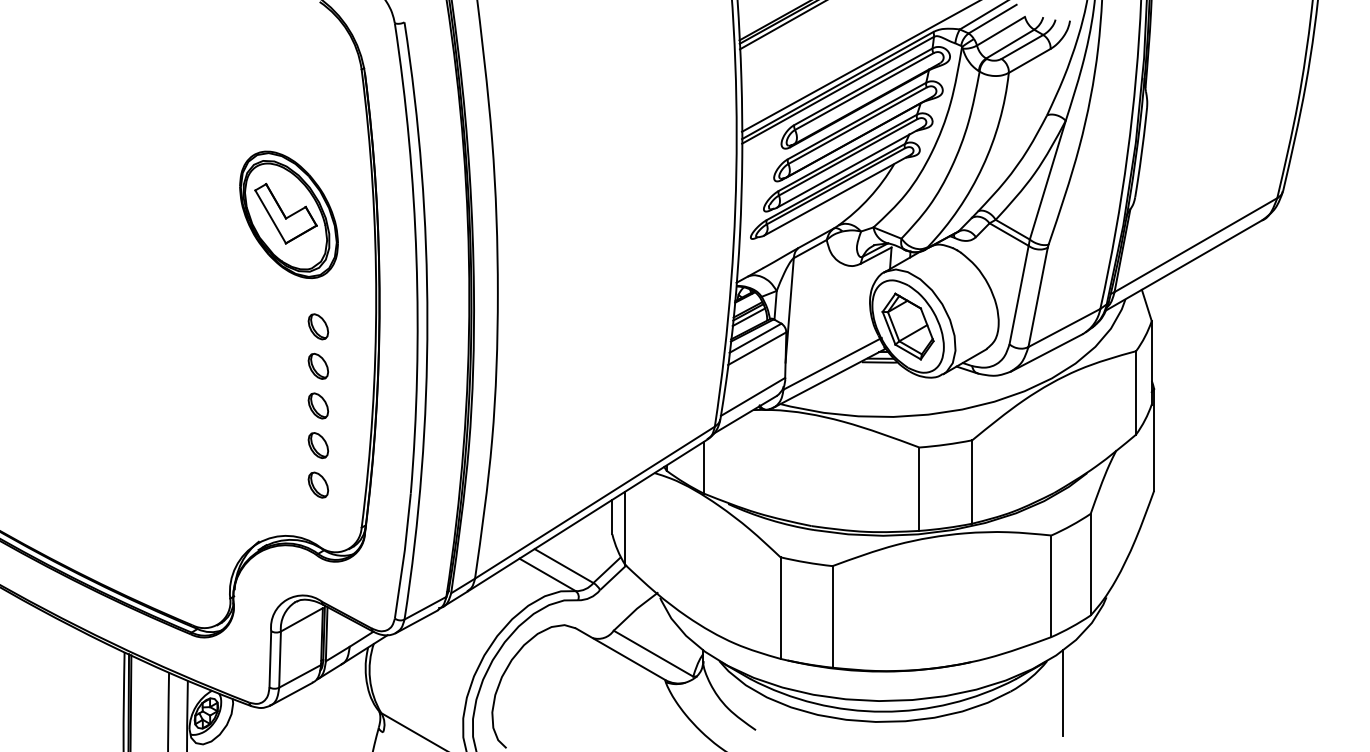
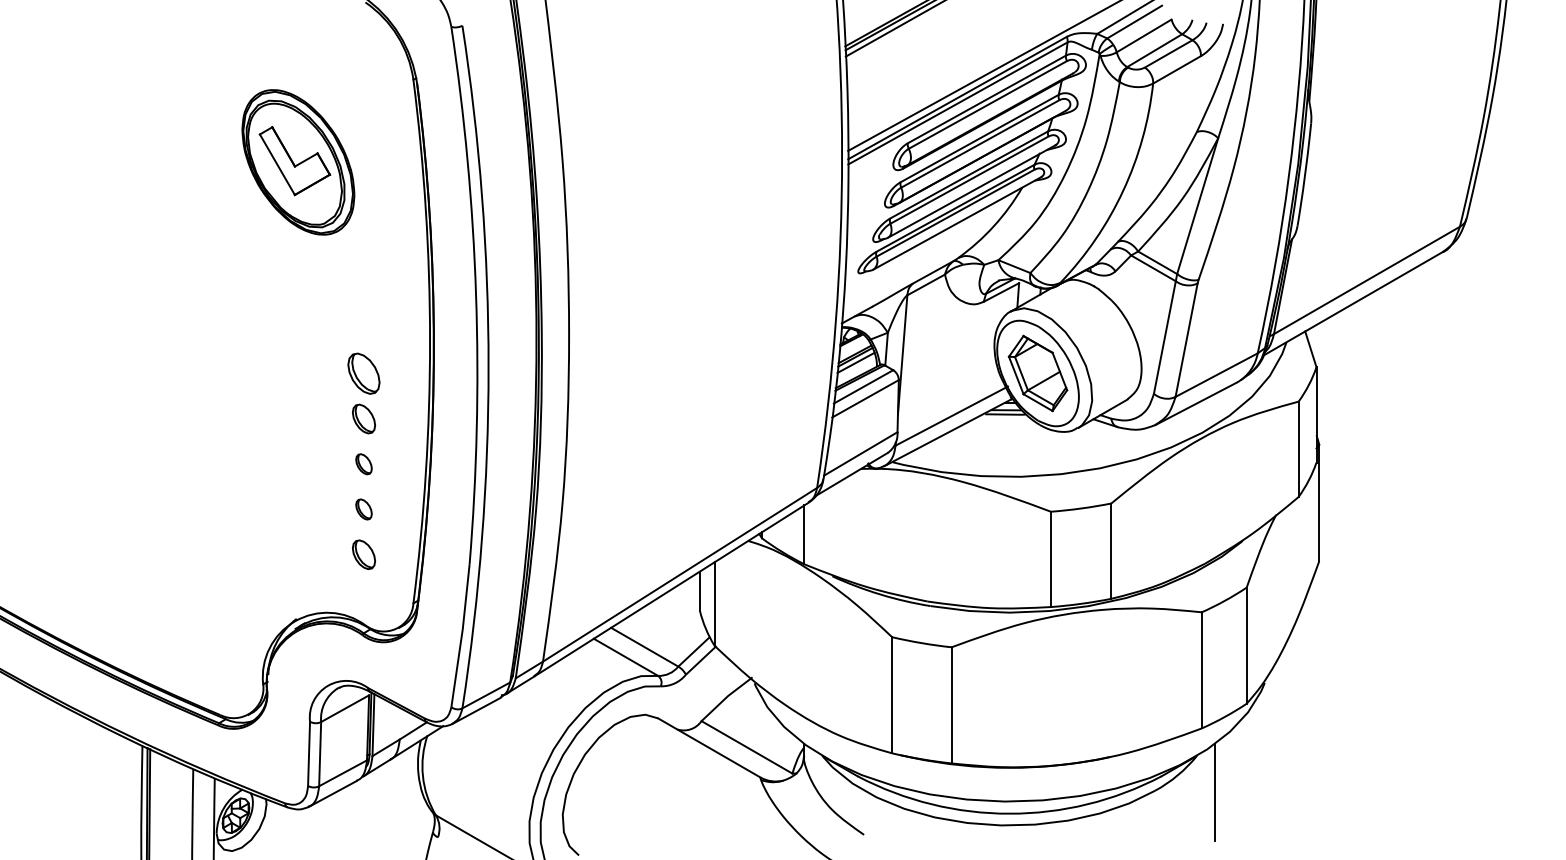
part: (288, 214) -> (297, 161), moved
part: (318, 326) -> (364, 373), size x1.4
part: (318, 405) -> (364, 463), size x0.7
part: (318, 445) -> (364, 509), size x0.7

